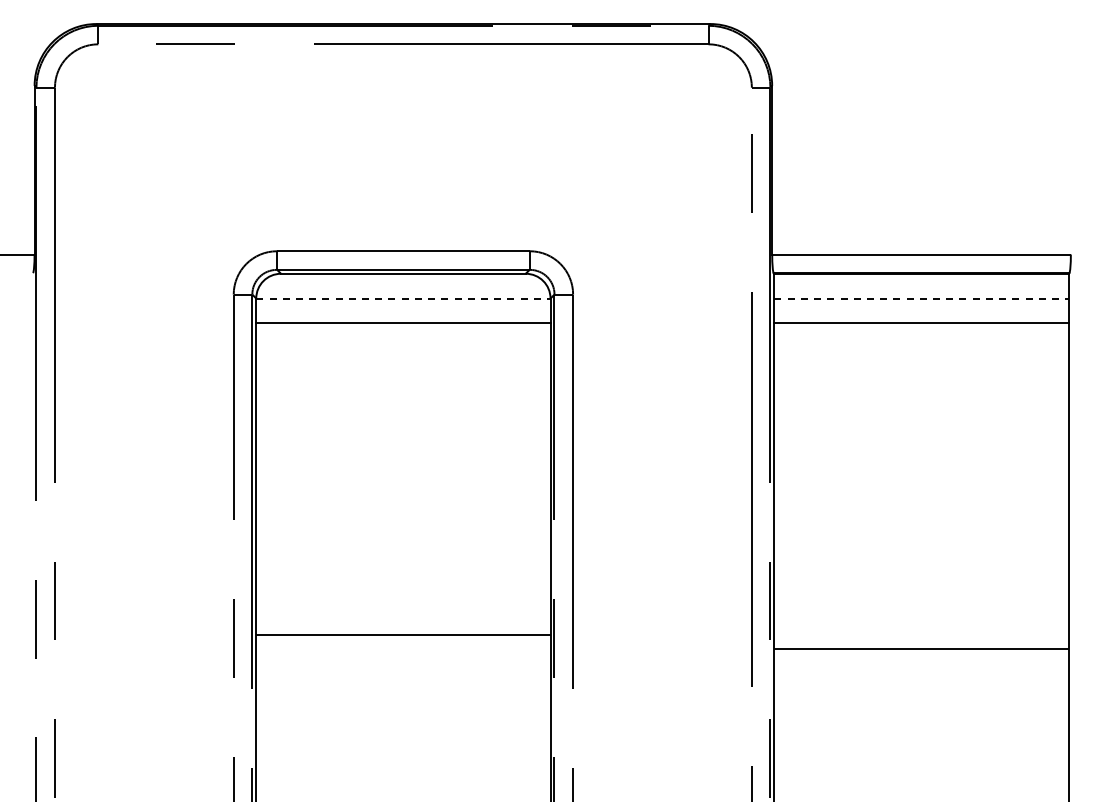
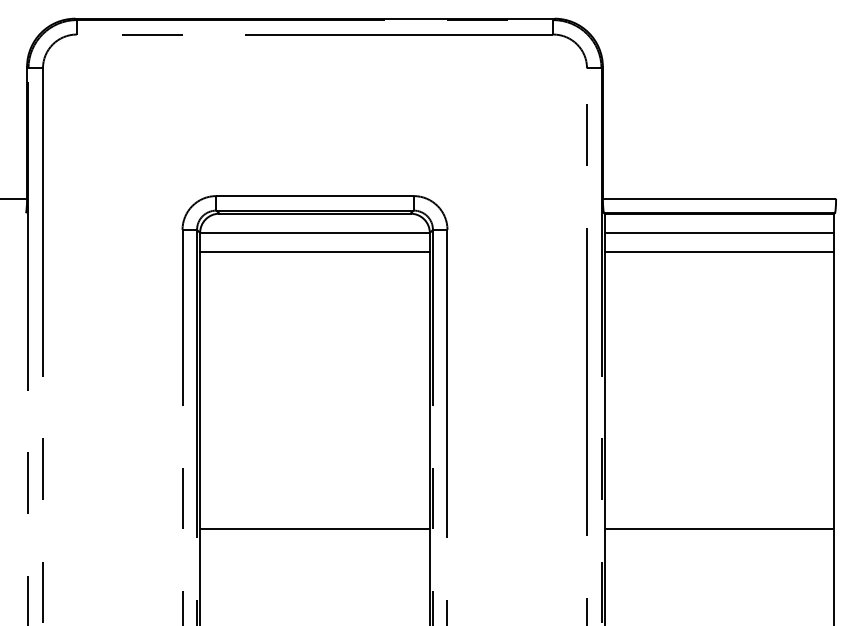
line: (403, 298) -> (315, 232), dashed -> solid
line: (922, 298) -> (720, 232), dashed -> solid
line: (403, 635) -> (315, 528), moved
line: (921, 649) -> (719, 528), moved

